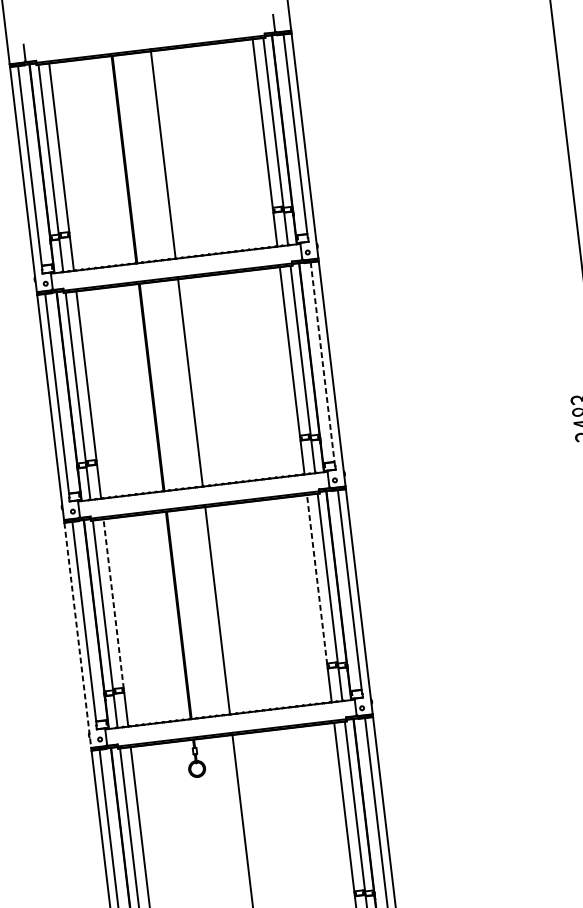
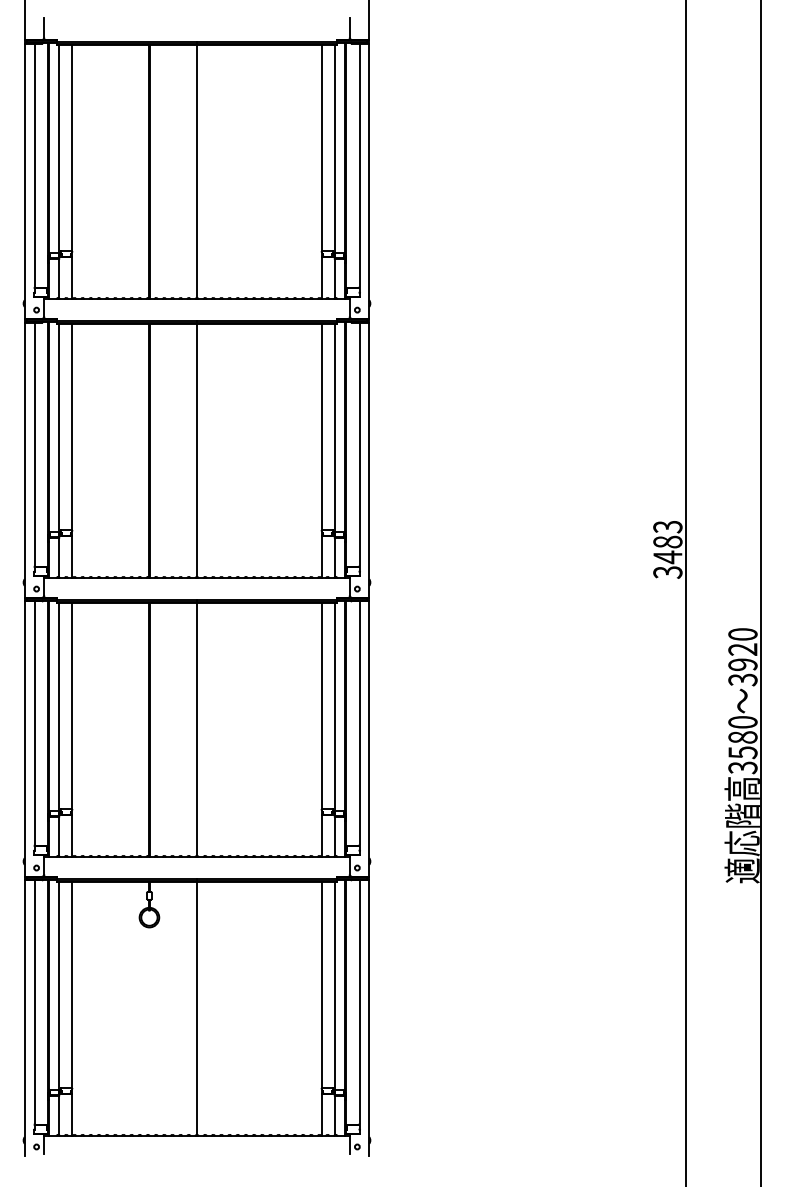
line: (322, 362) -> (359, 444), dashed -> solid
line: (317, 579) -> (321, 706), dashed -> solid
line: (113, 604) -> (72, 706), dashed -> solid
line: (77, 635) -> (24, 739), dashed -> solid

